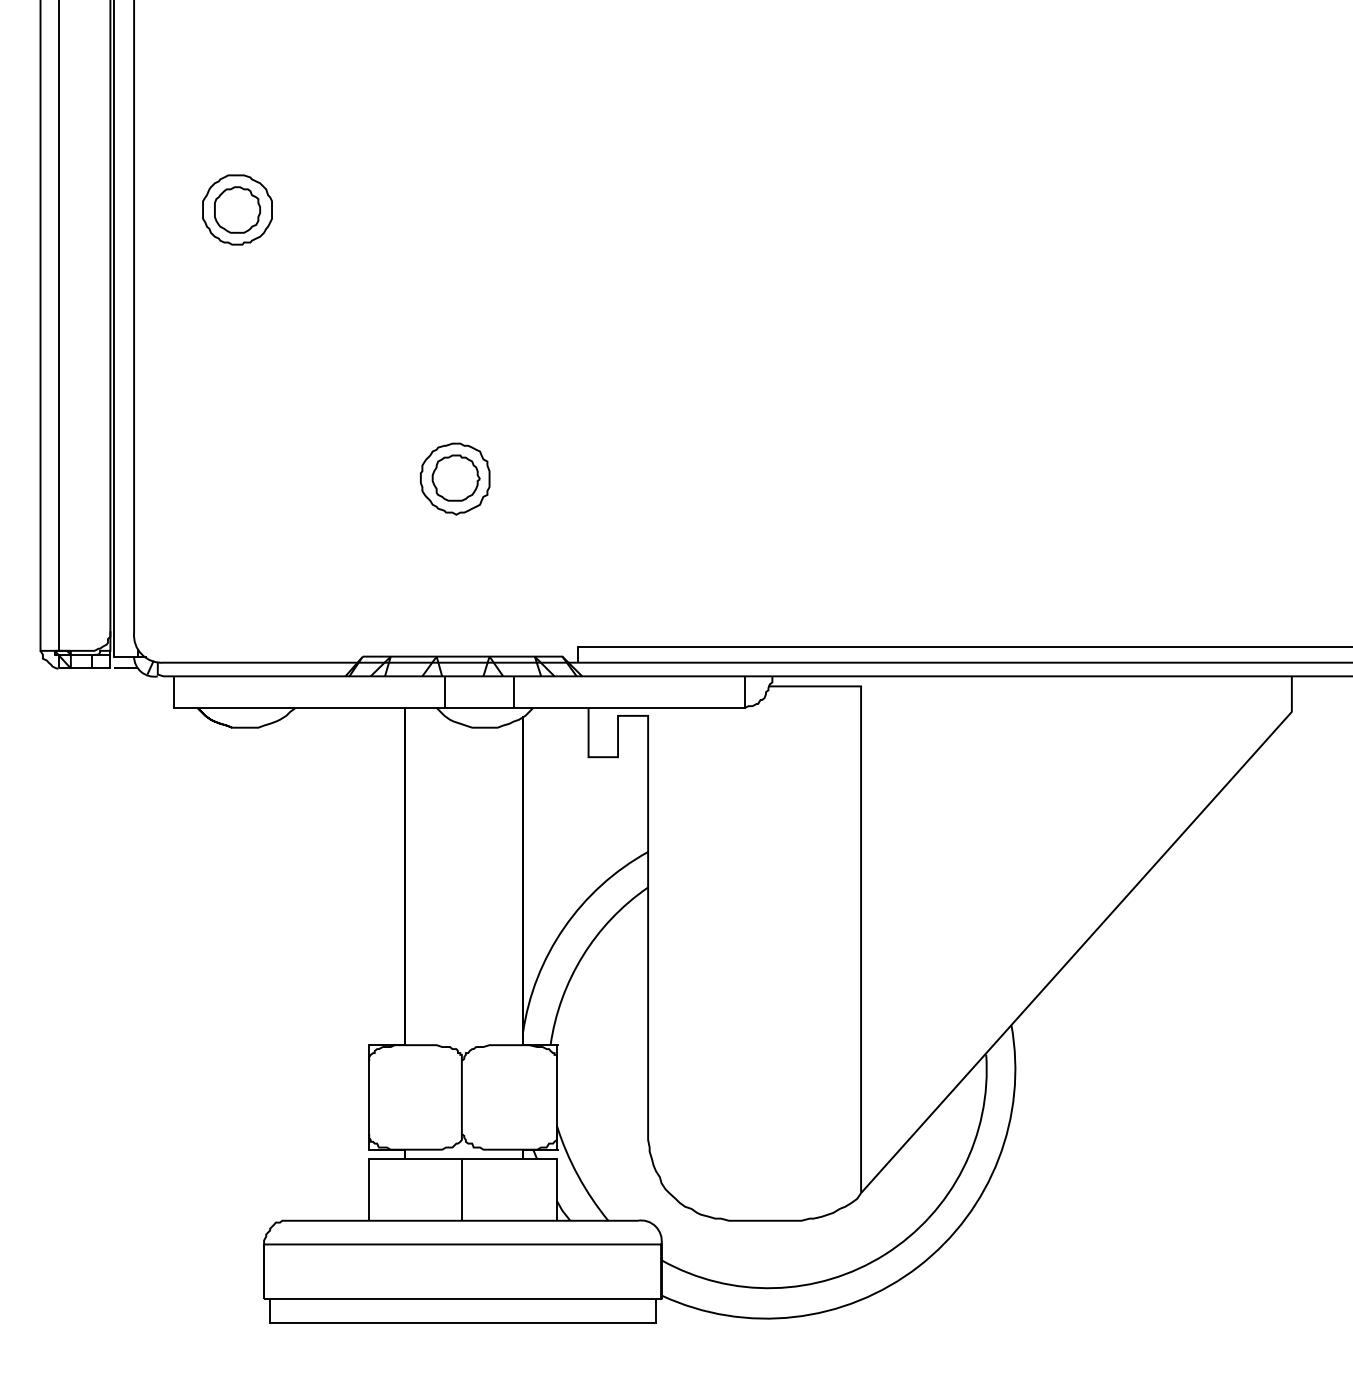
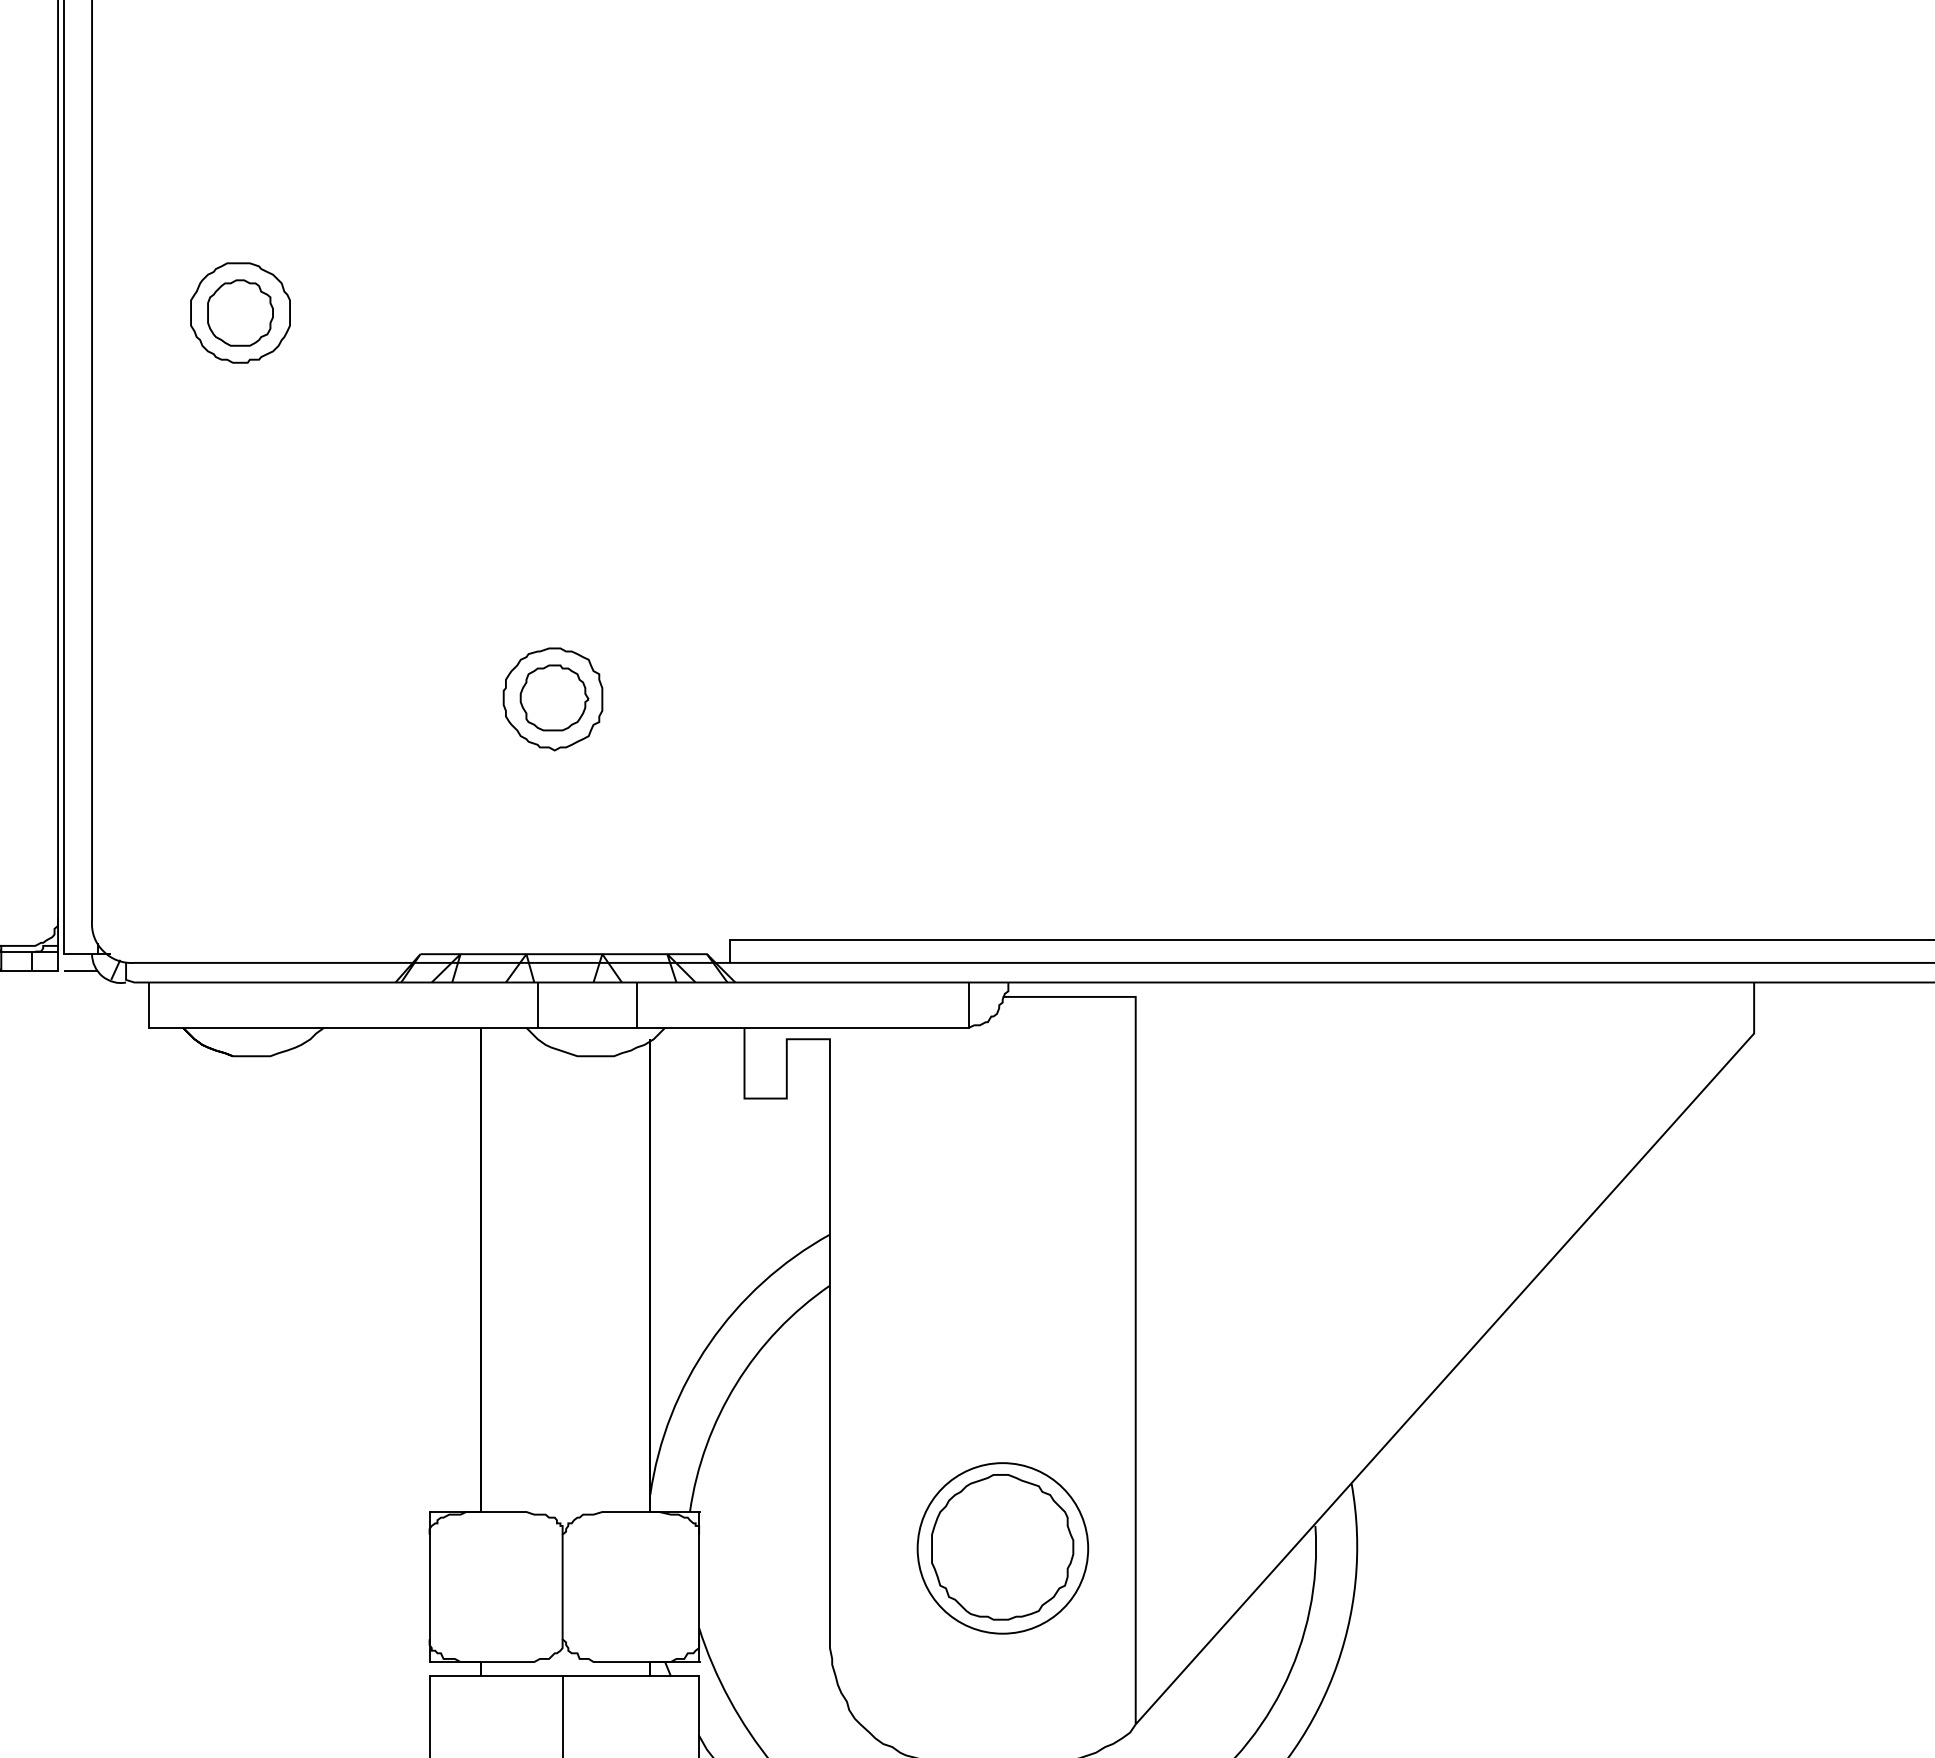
part: (768, 1070) -> (1002, 1548), added

